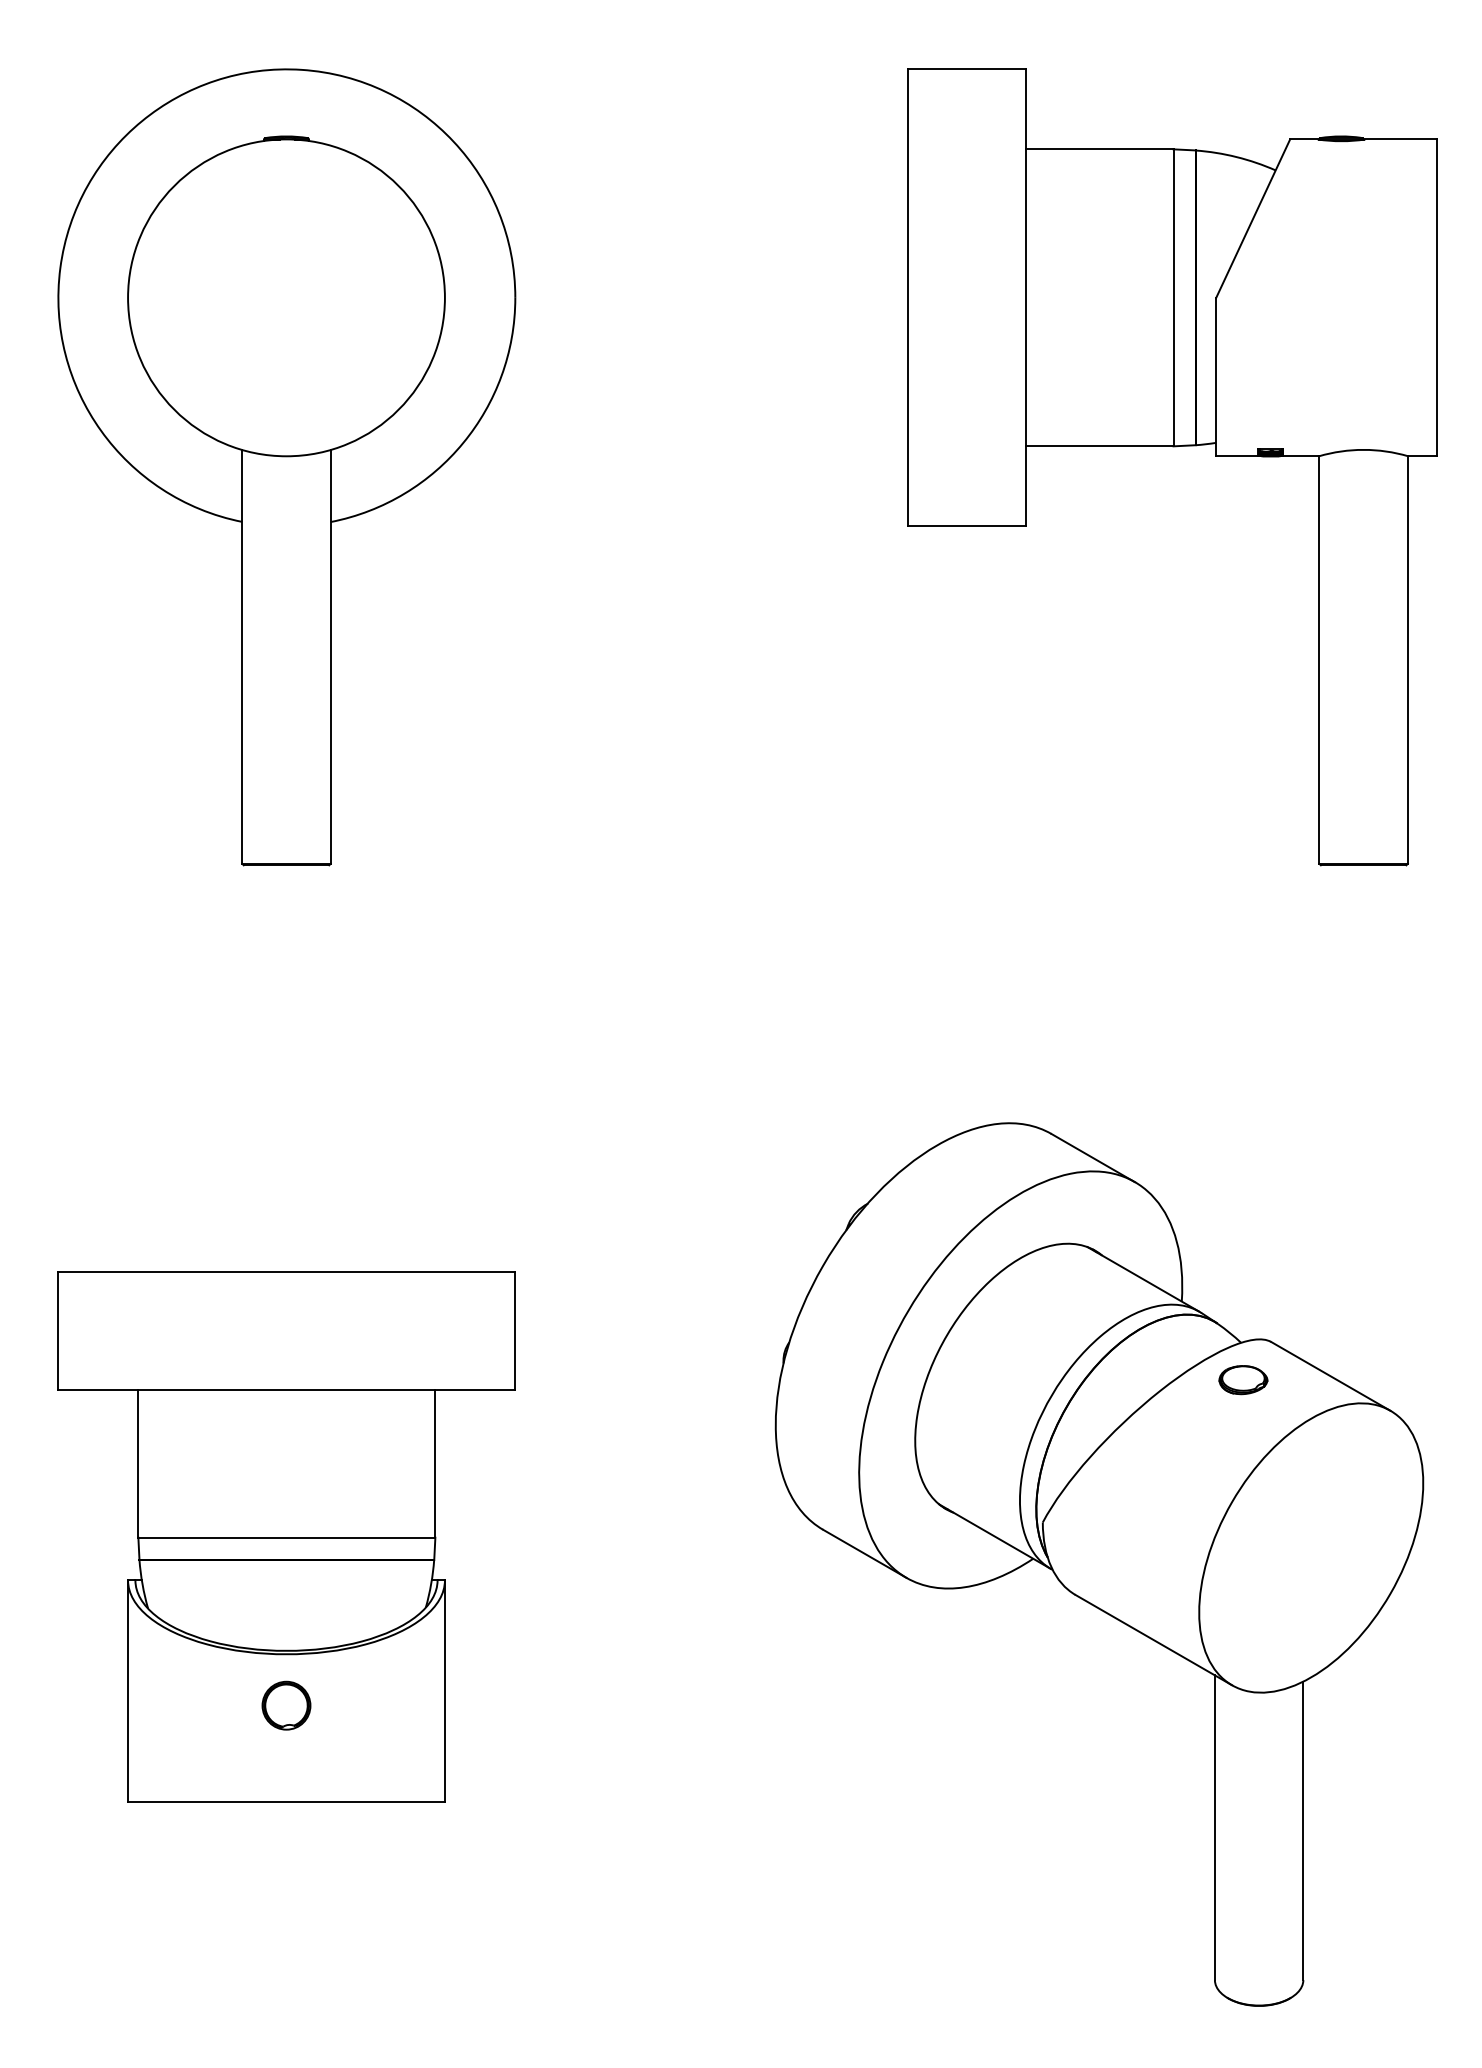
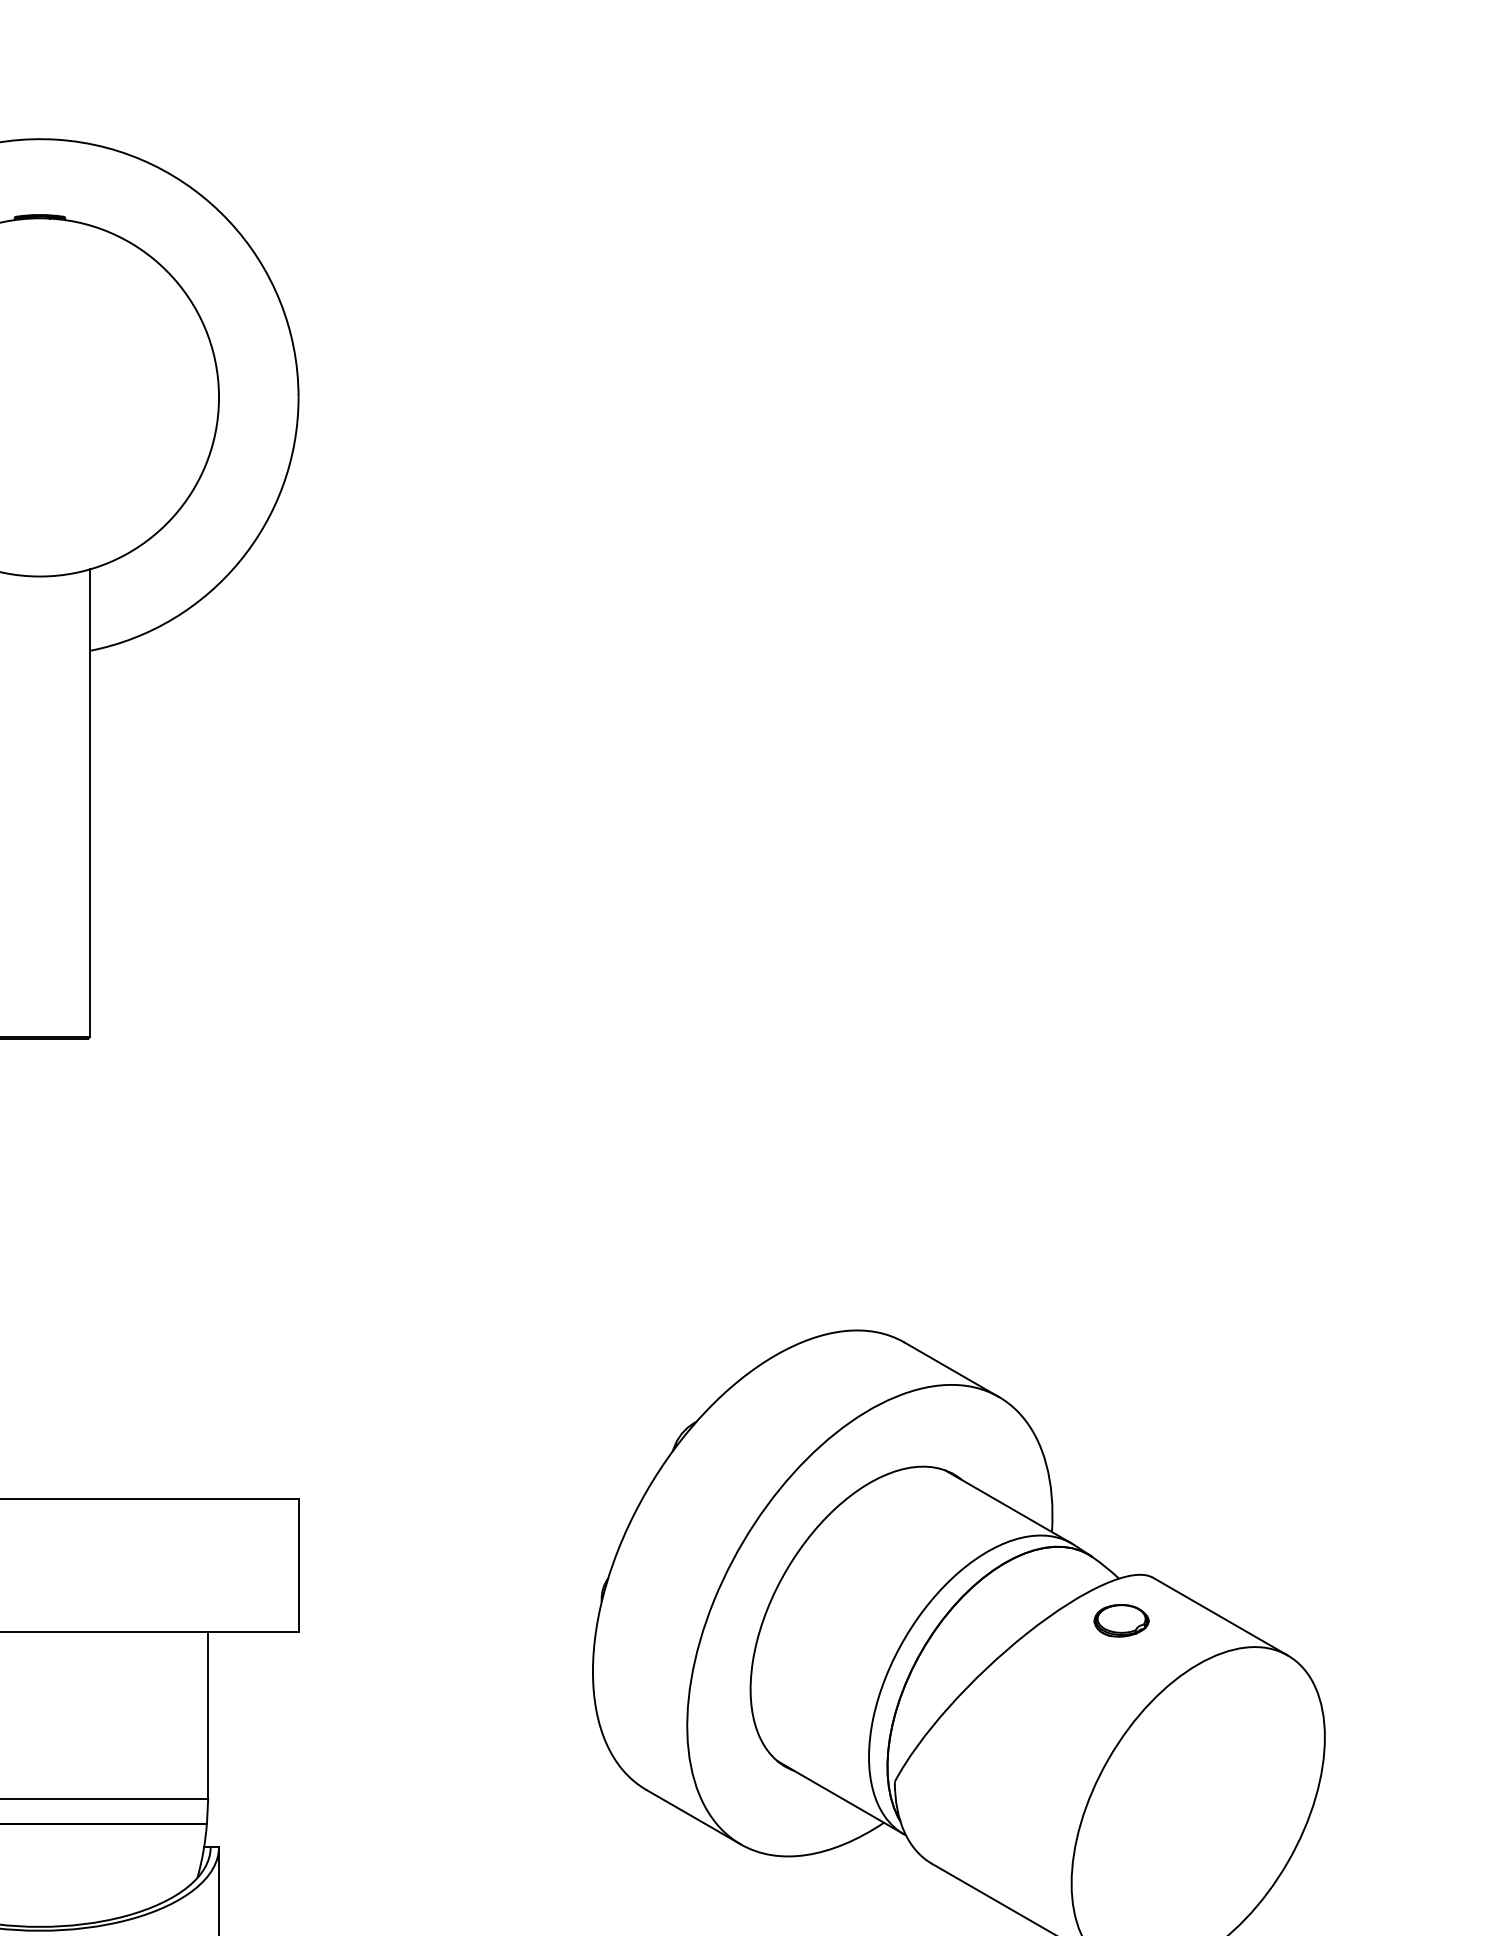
part: (1172, 447) -> (1041, 566), removed

